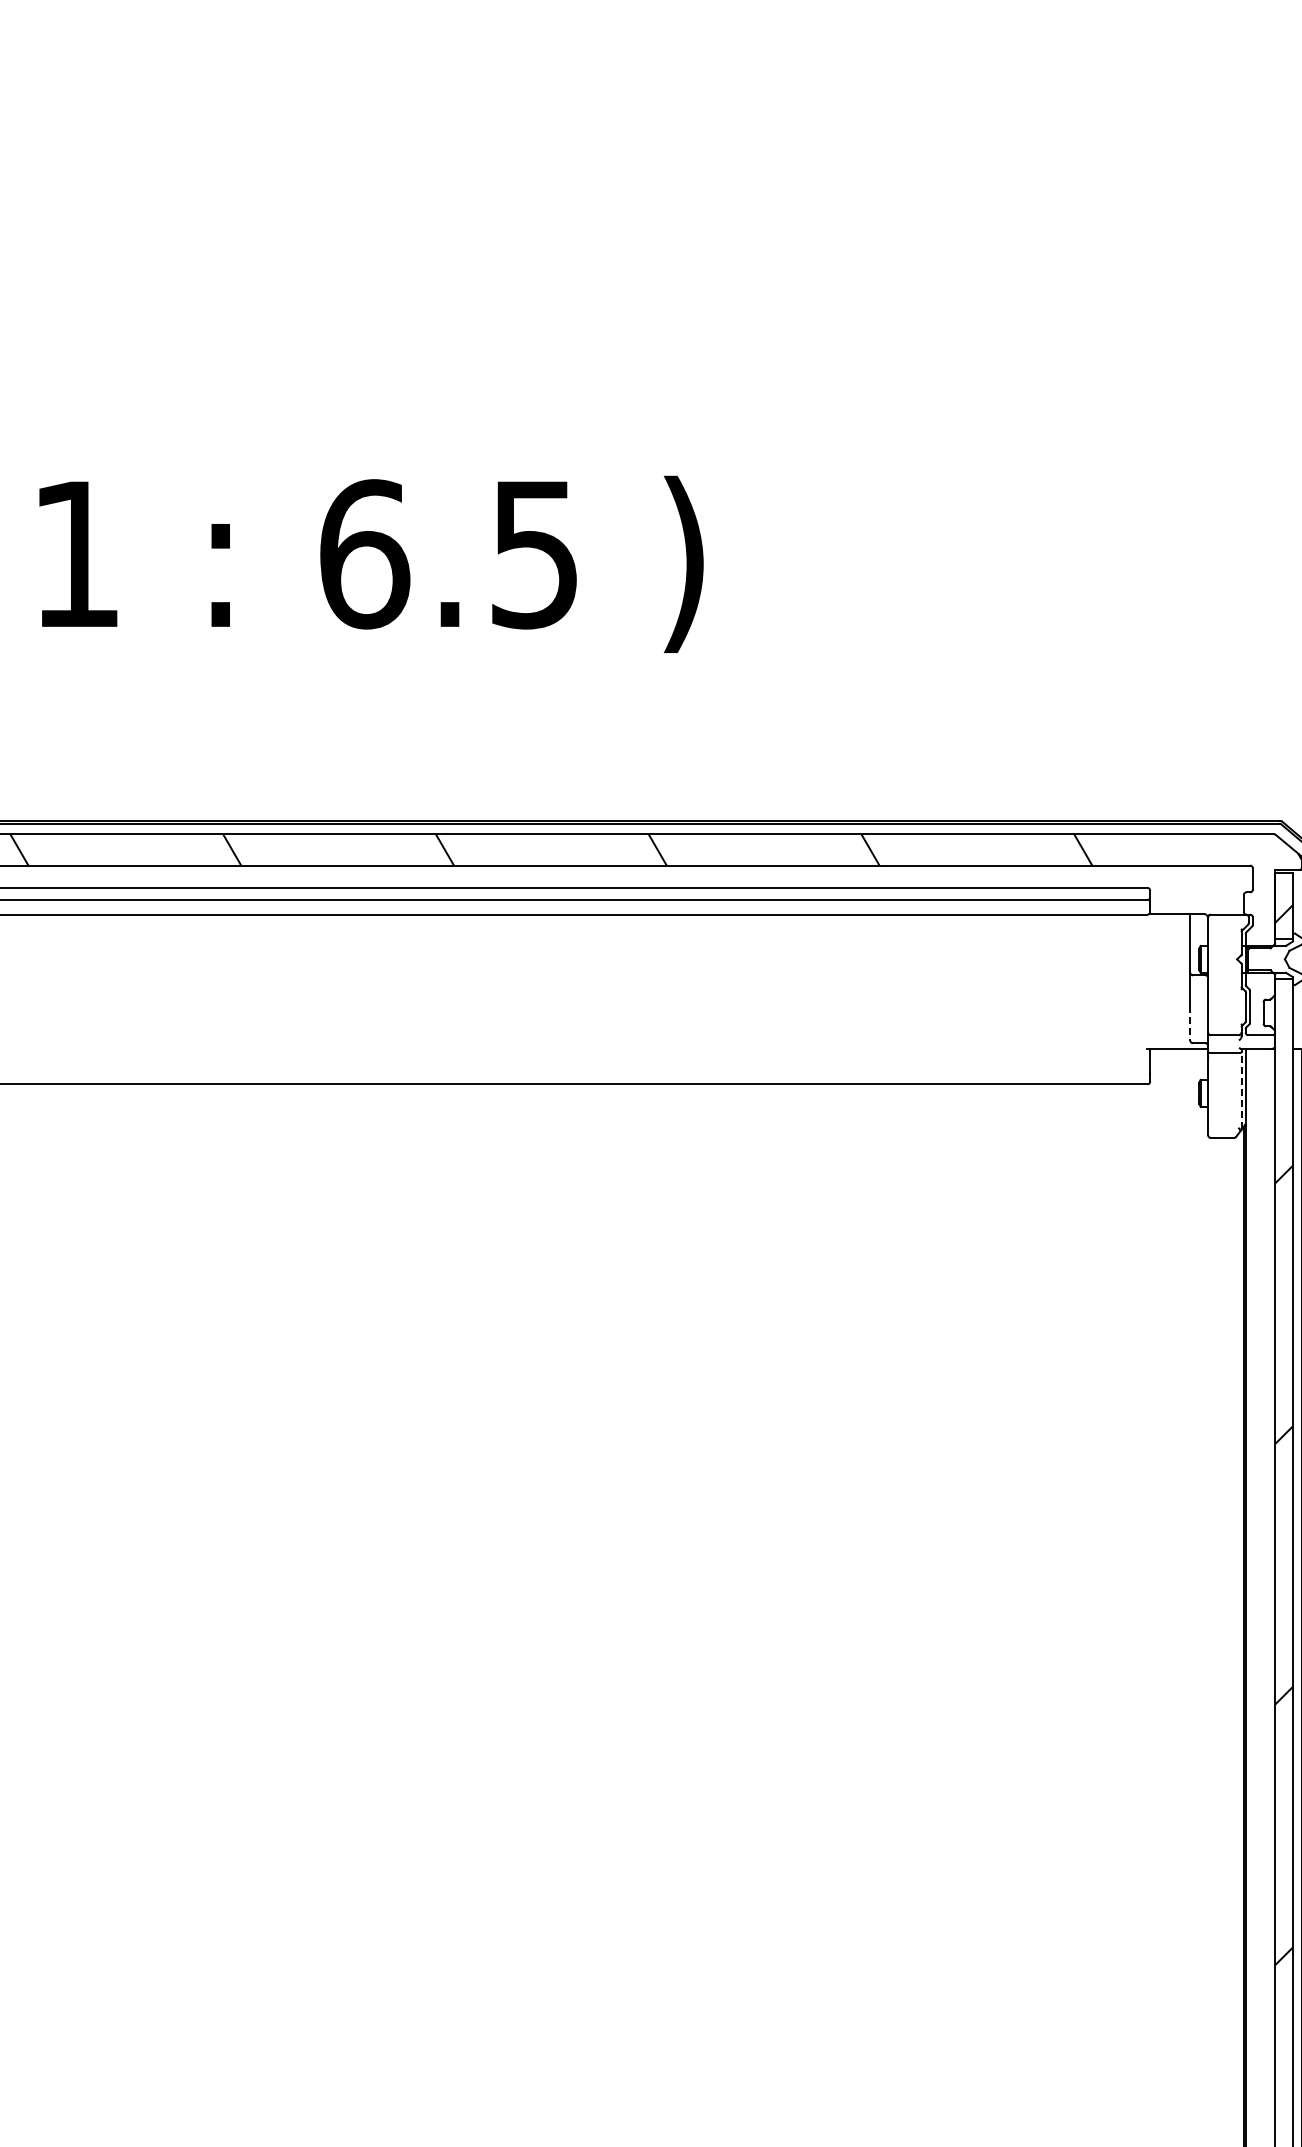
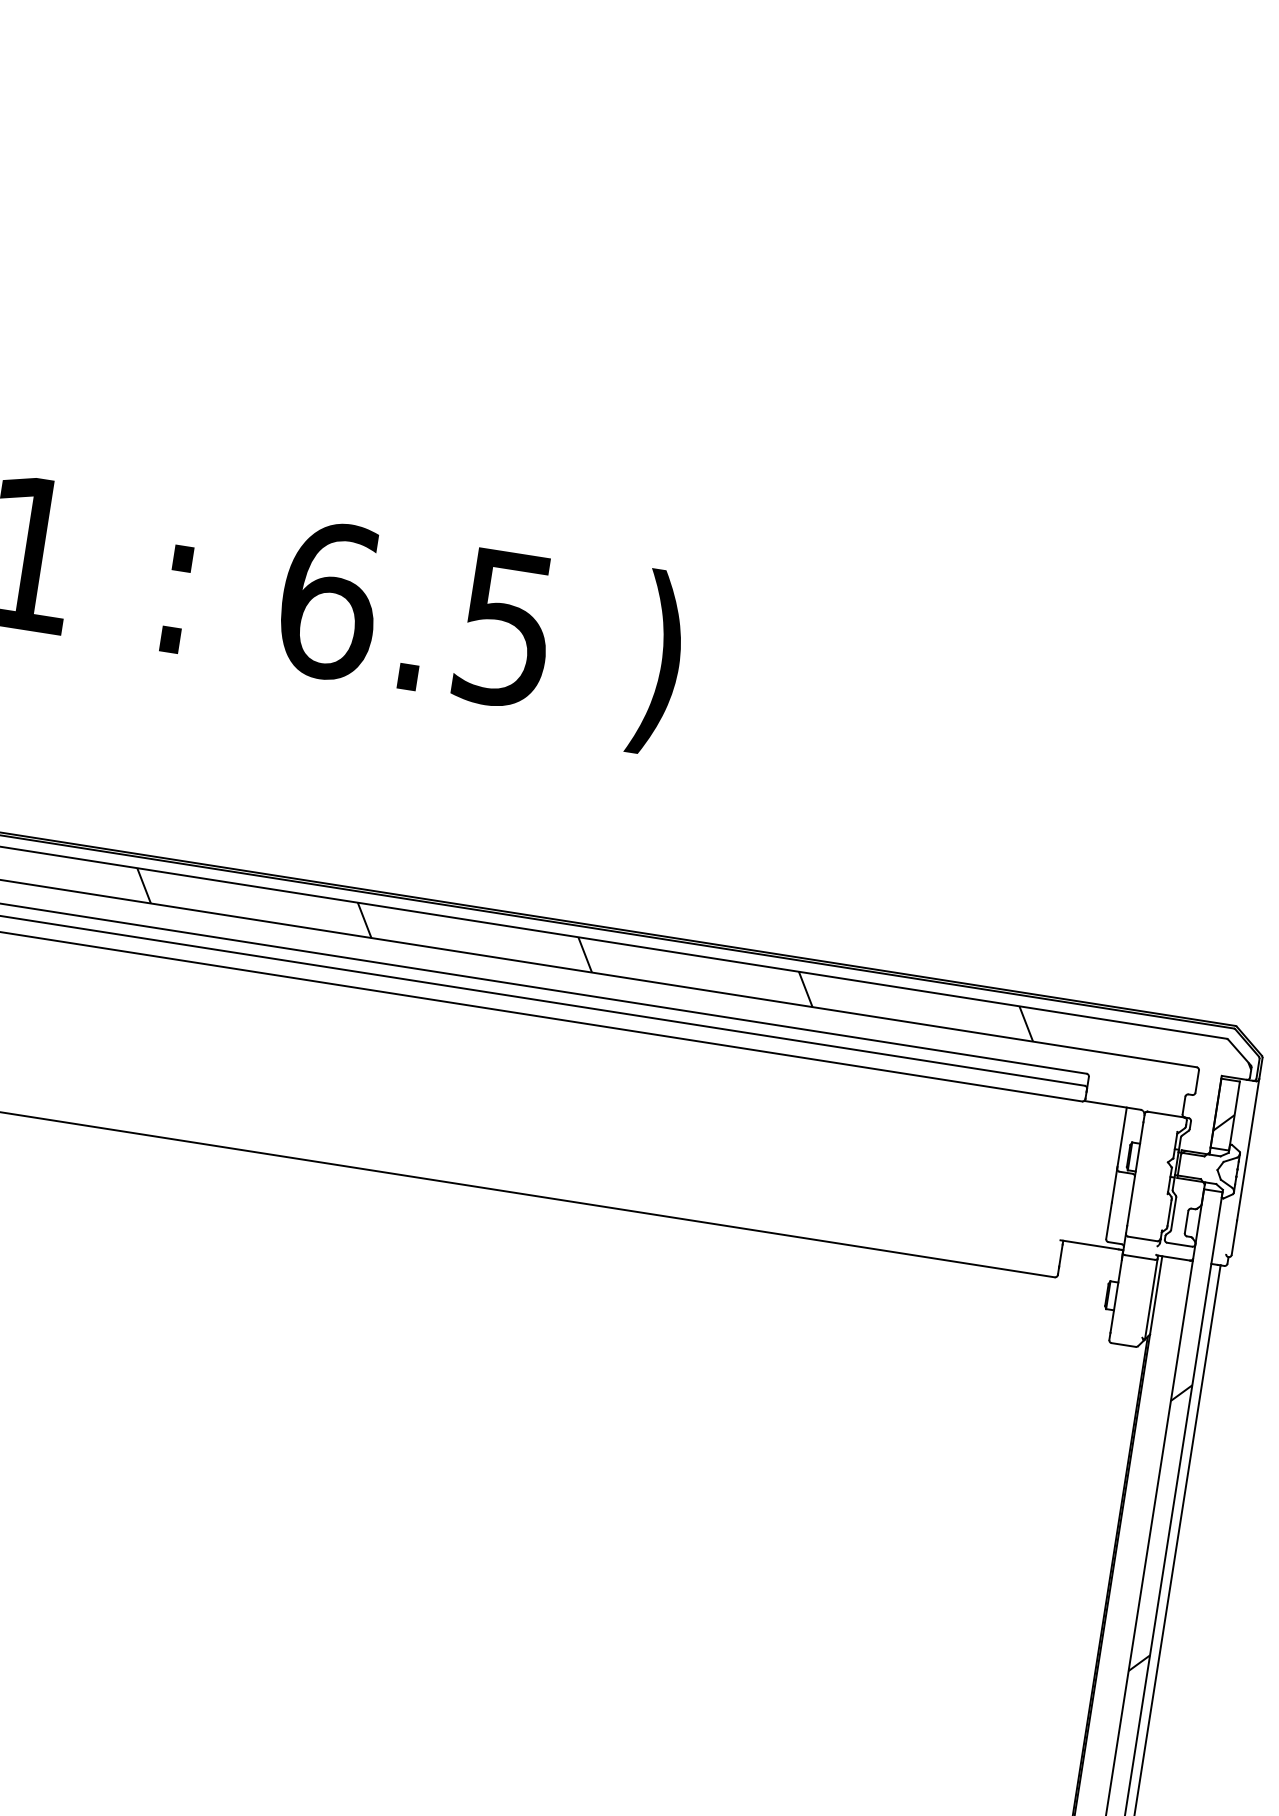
line: (1190, 1023) -> (1109, 1221), dashed -> solid
line: (1241, 1089) -> (1151, 1297), dashed -> solid

